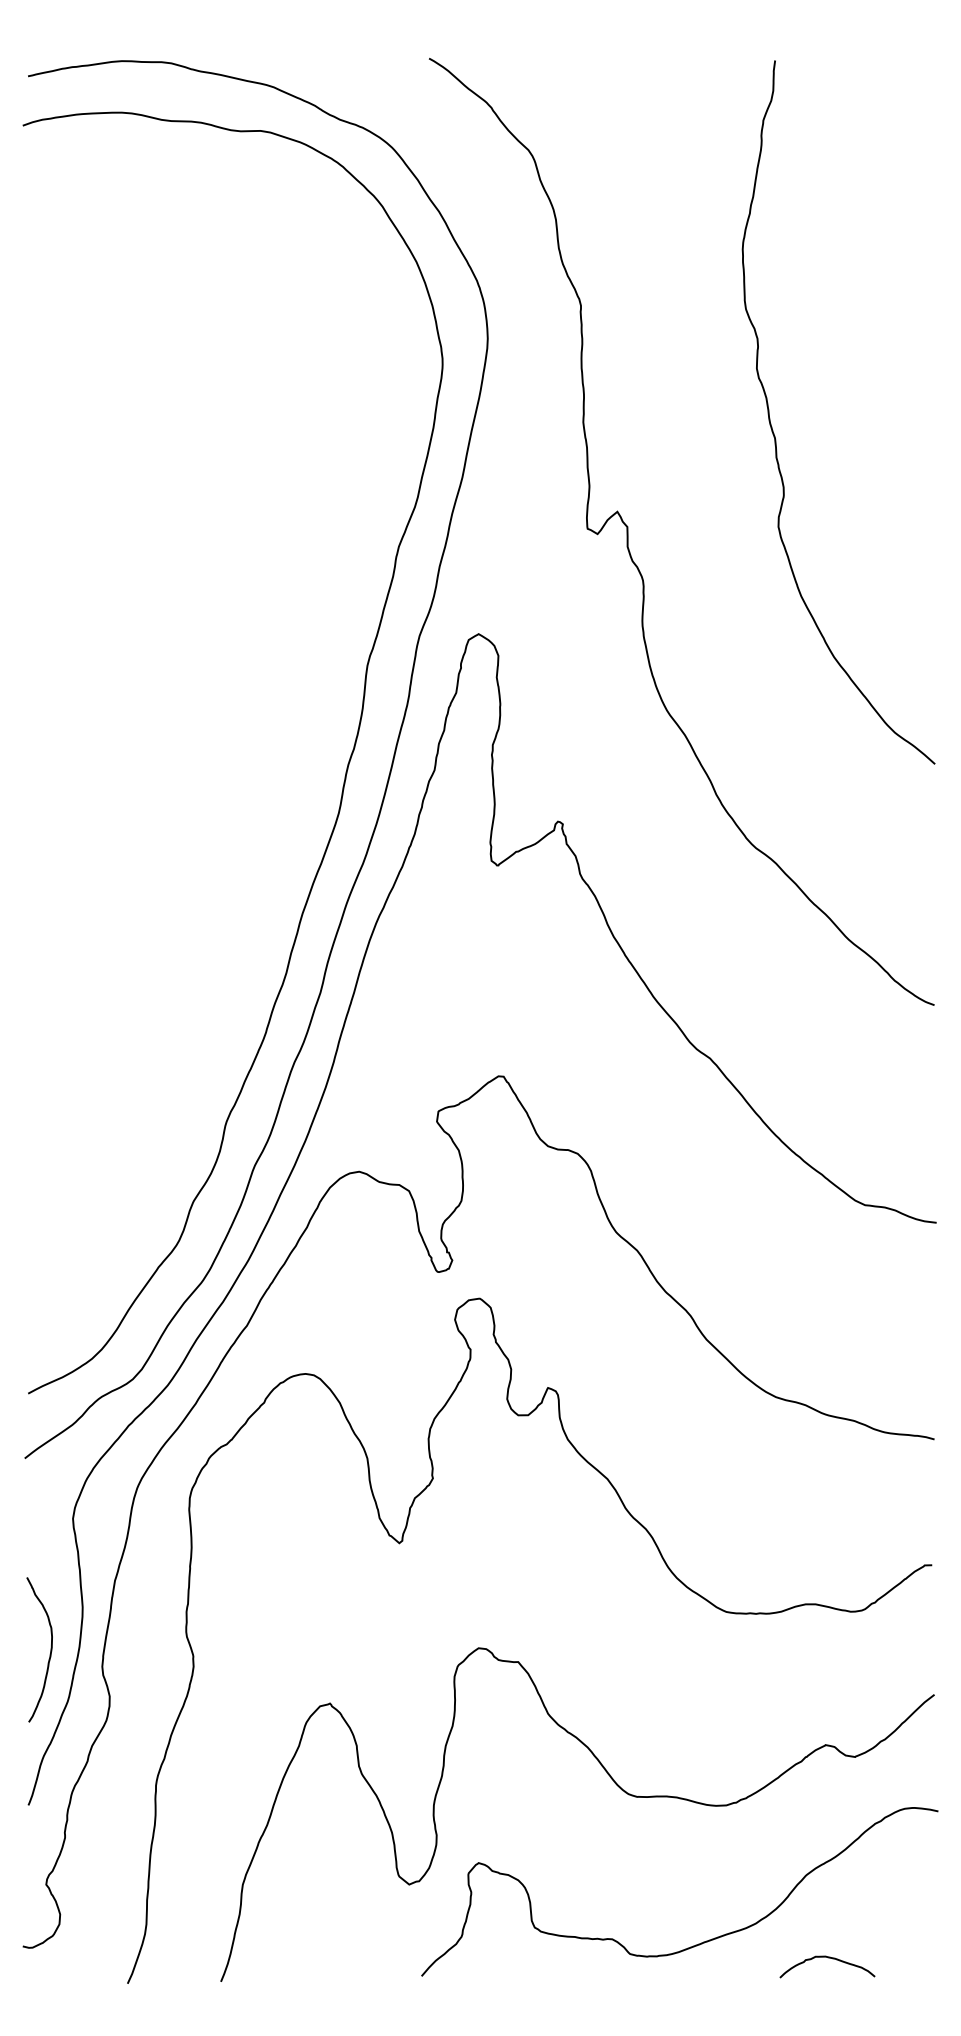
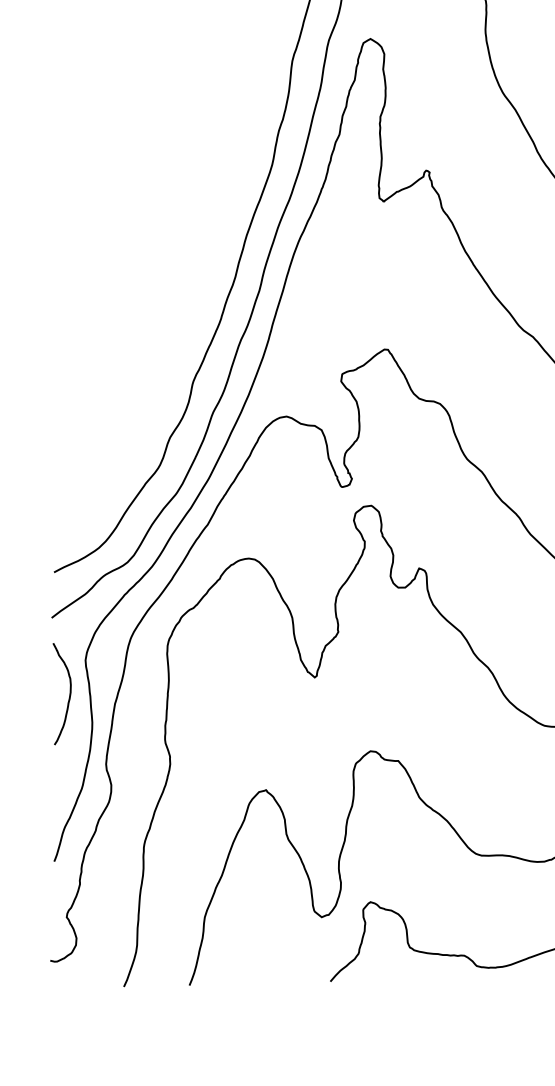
curve: (50, 1649) -> (69, 693), moved

